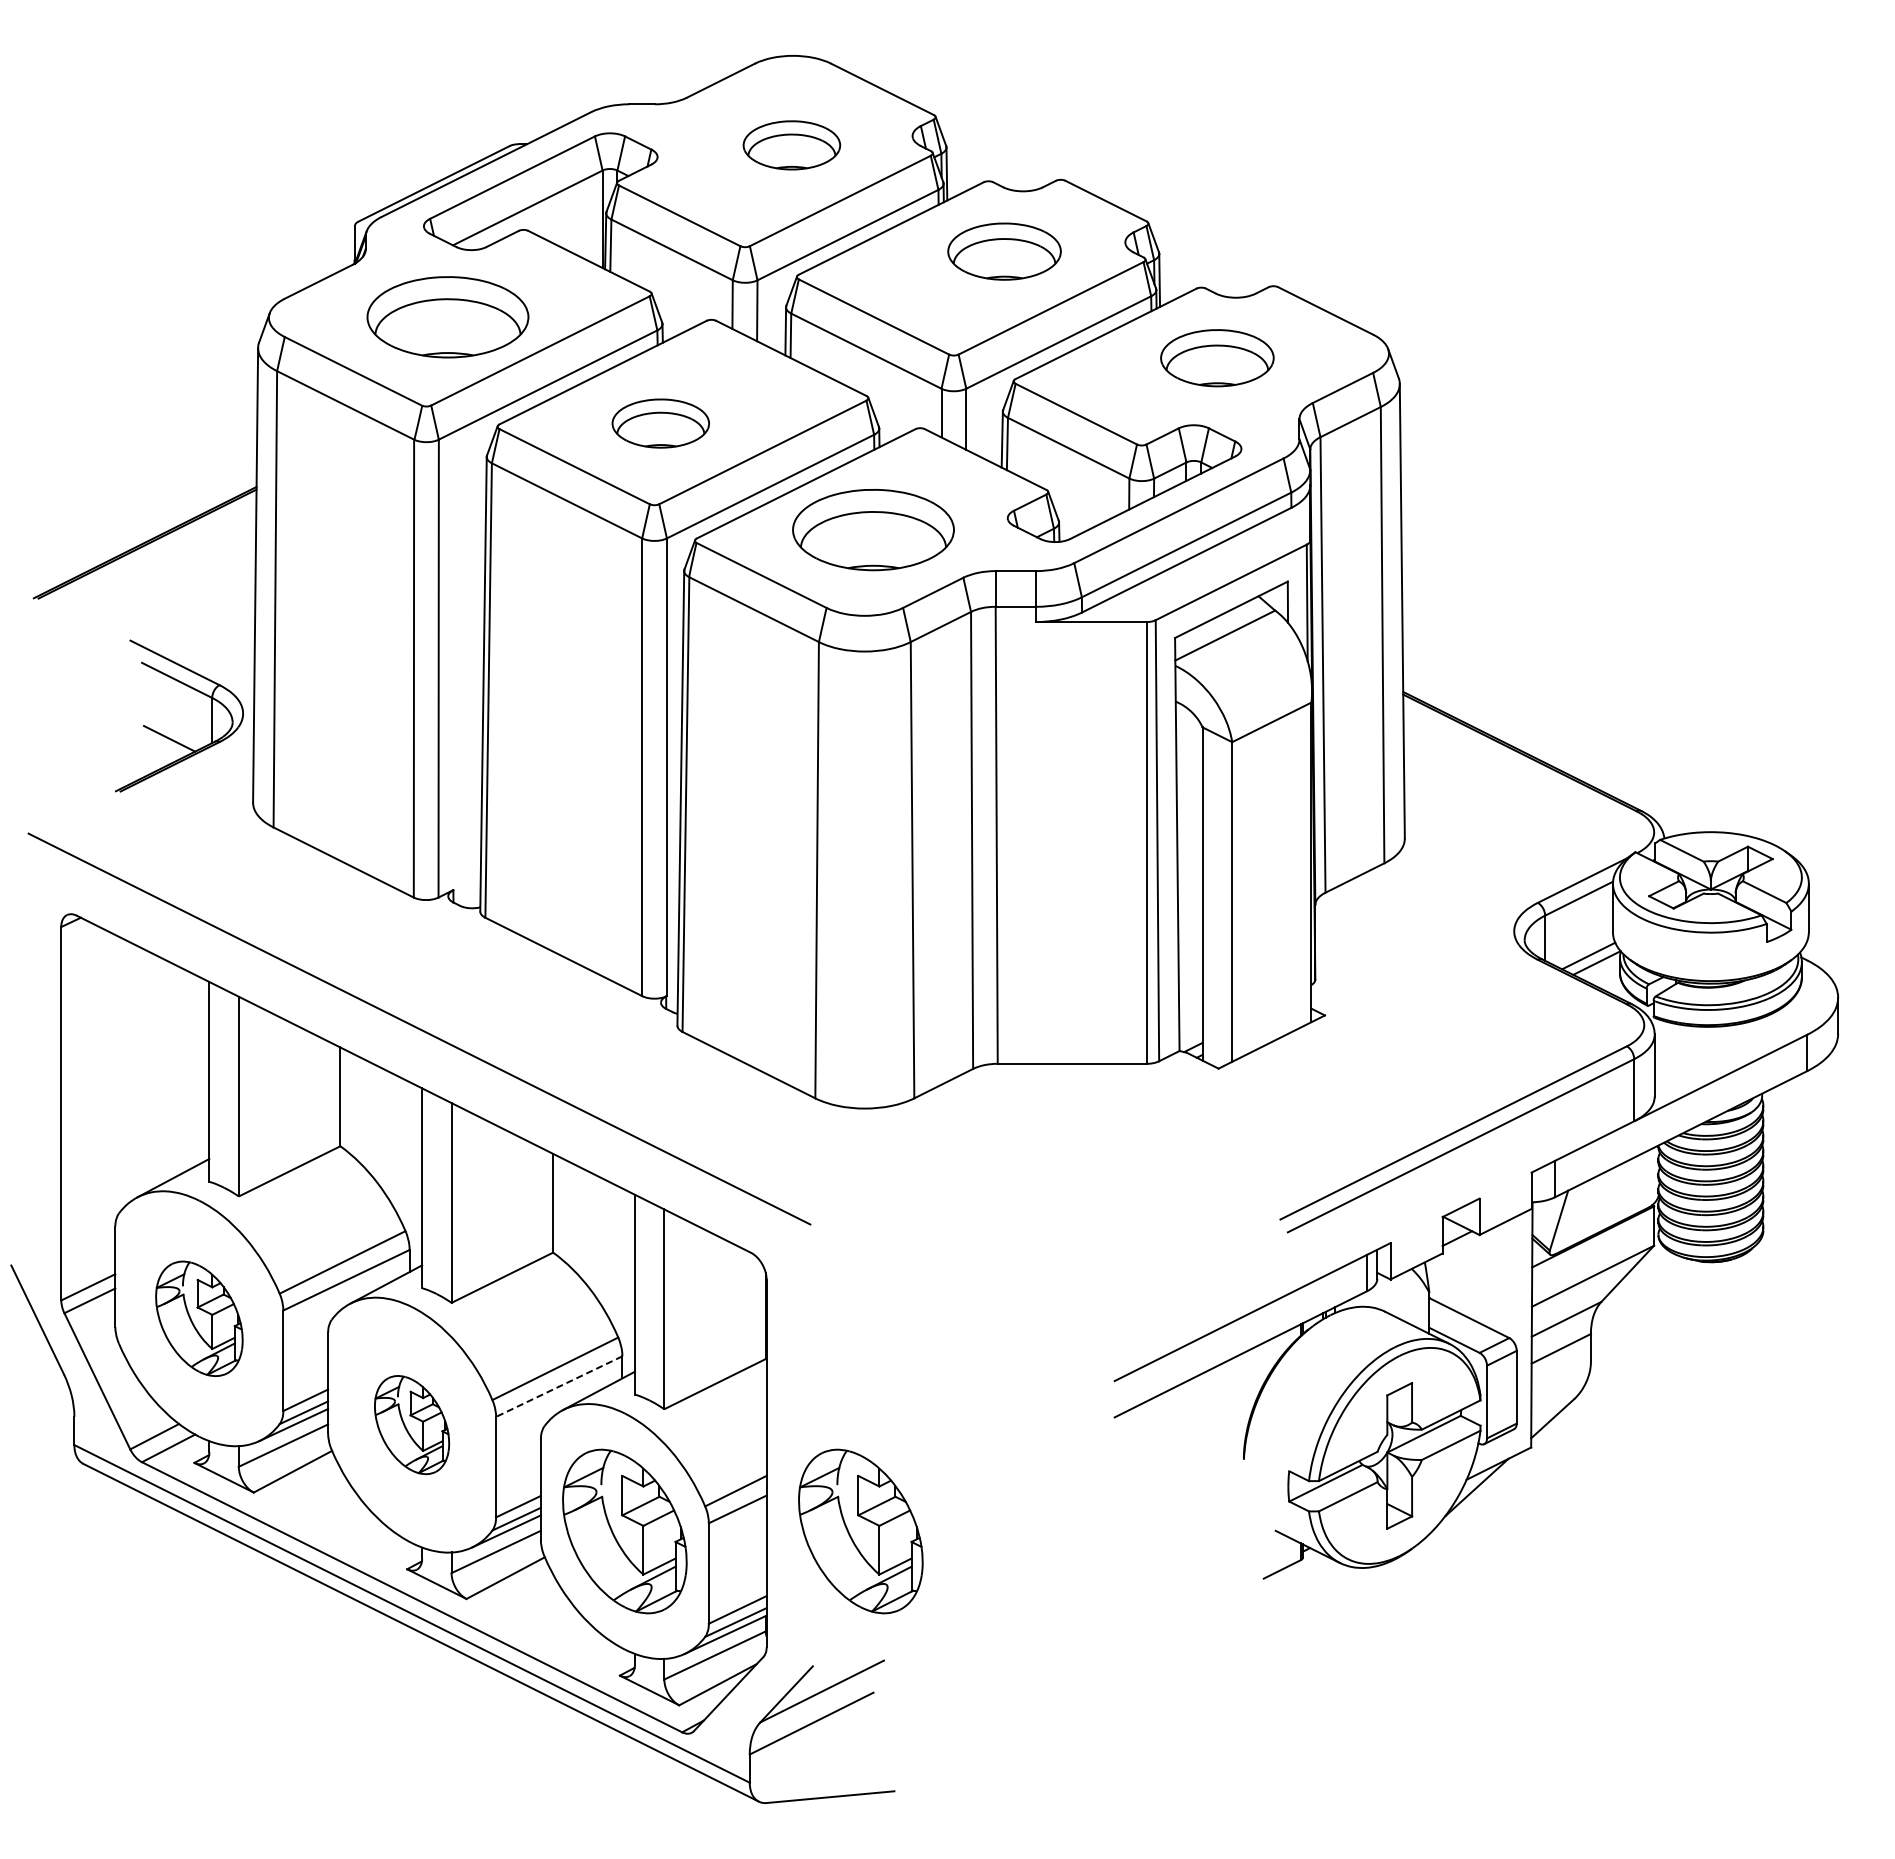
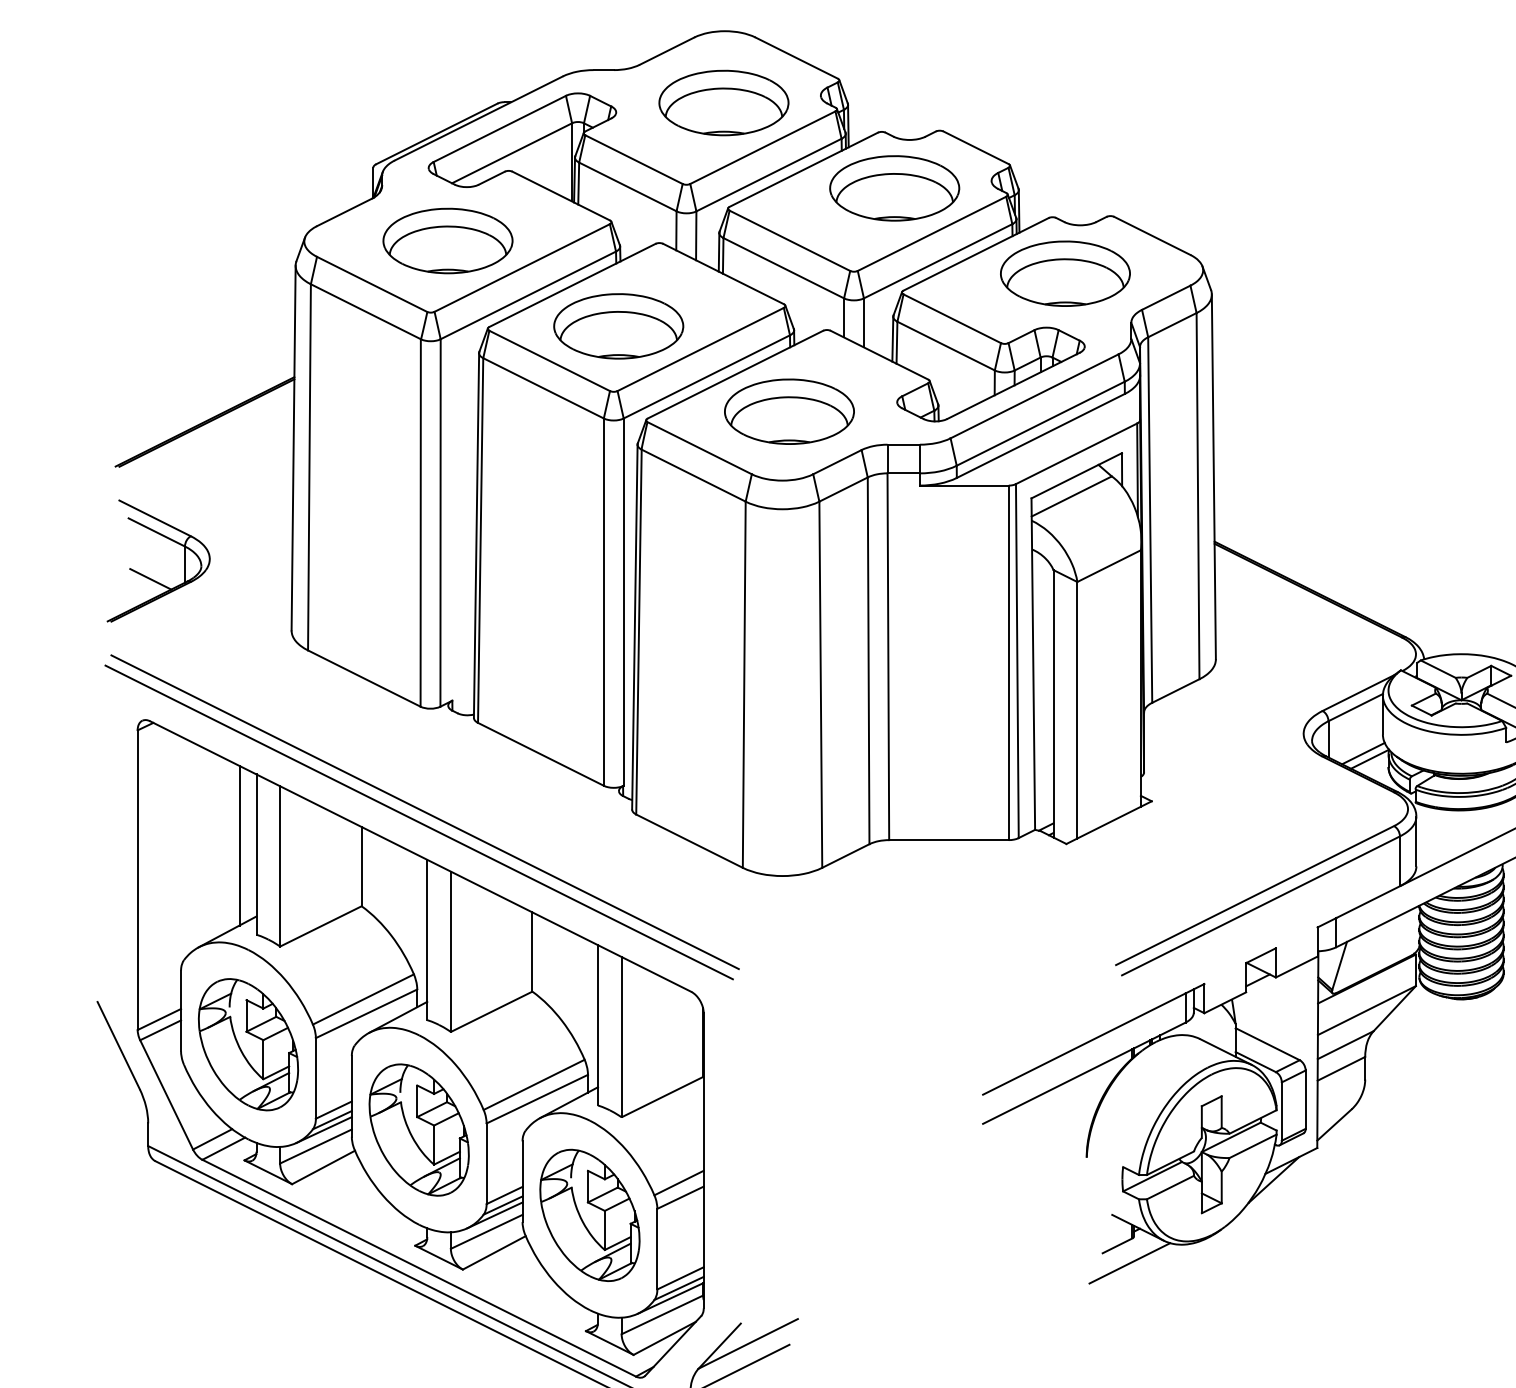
part: (791, 145) -> (723, 103), size x1.67
part: (1004, 251) -> (894, 188), size x1.43
part: (1217, 358) -> (1065, 274), size x1.43
part: (660, 423) -> (618, 326), size x1.67
part: (169, 737) -> (150, 578), moved
line: (412, 1041) -> (419, 822), added
line: (188, 1070) -> (239, 845), added
part: (199, 1318) -> (248, 1044), size x1.43
line: (558, 1386) -> (536, 1099), dashed -> solid
part: (411, 1424) -> (418, 1129), size x1.67
part: (860, 1531) -> (779, 1215), removed
line: (1297, 1591) -> (1129, 1263), added

